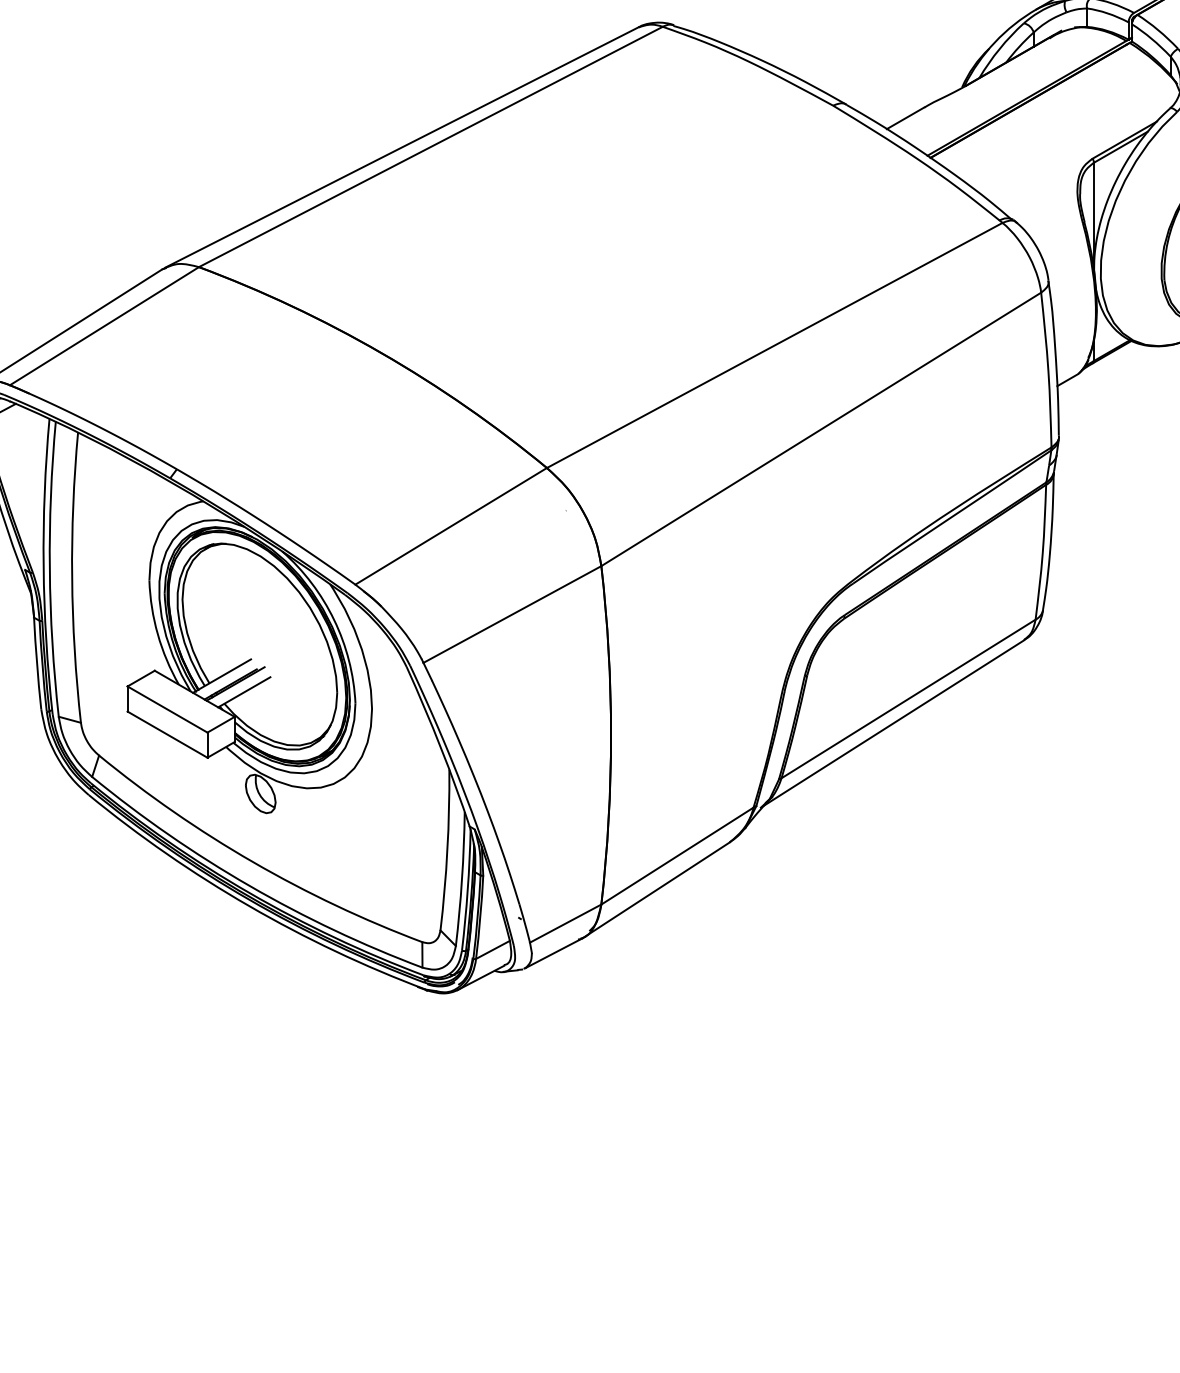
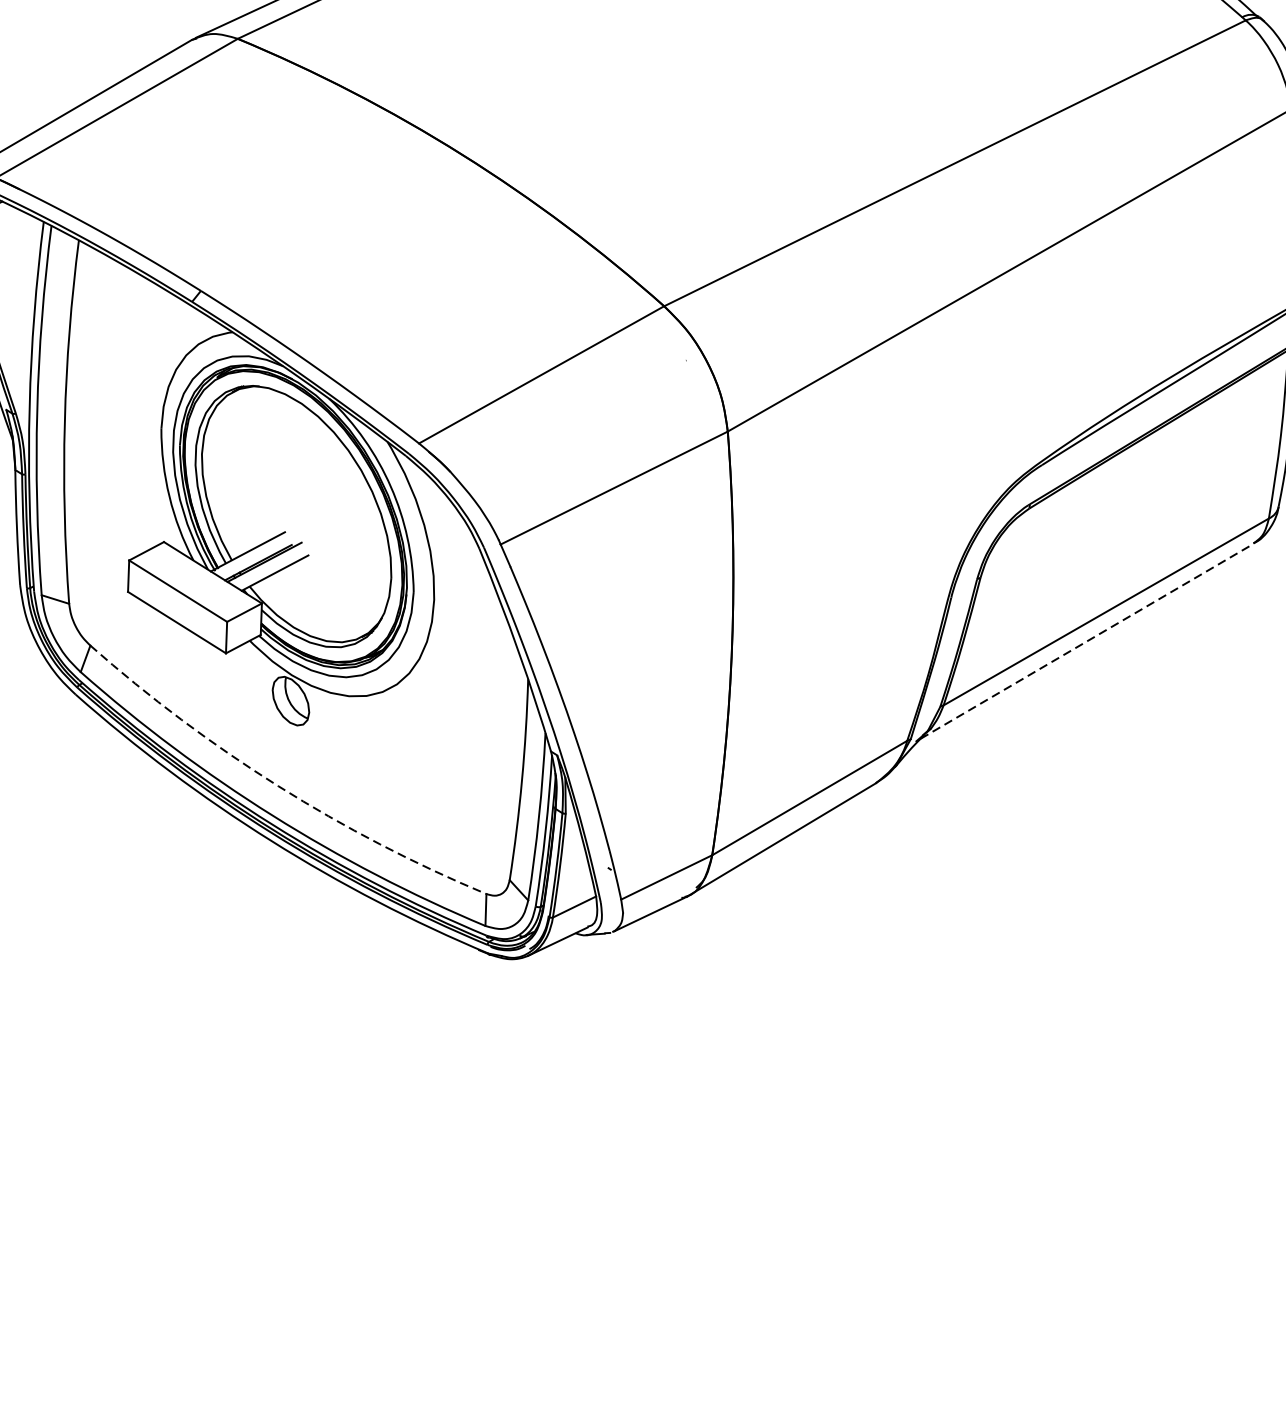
line: (894, 722) -> (1087, 640), solid -> dashed
arc: (253, 862) -> (278, 786), solid -> dashed

